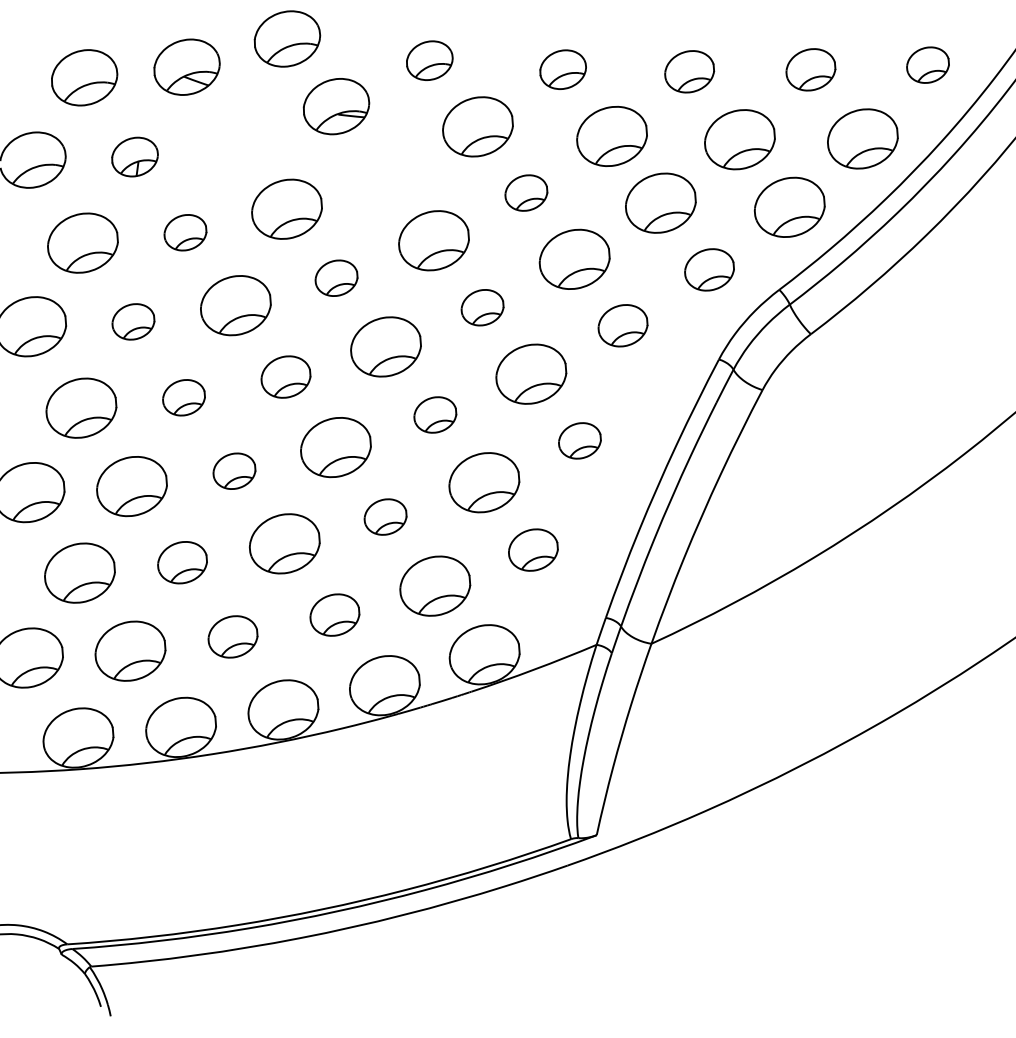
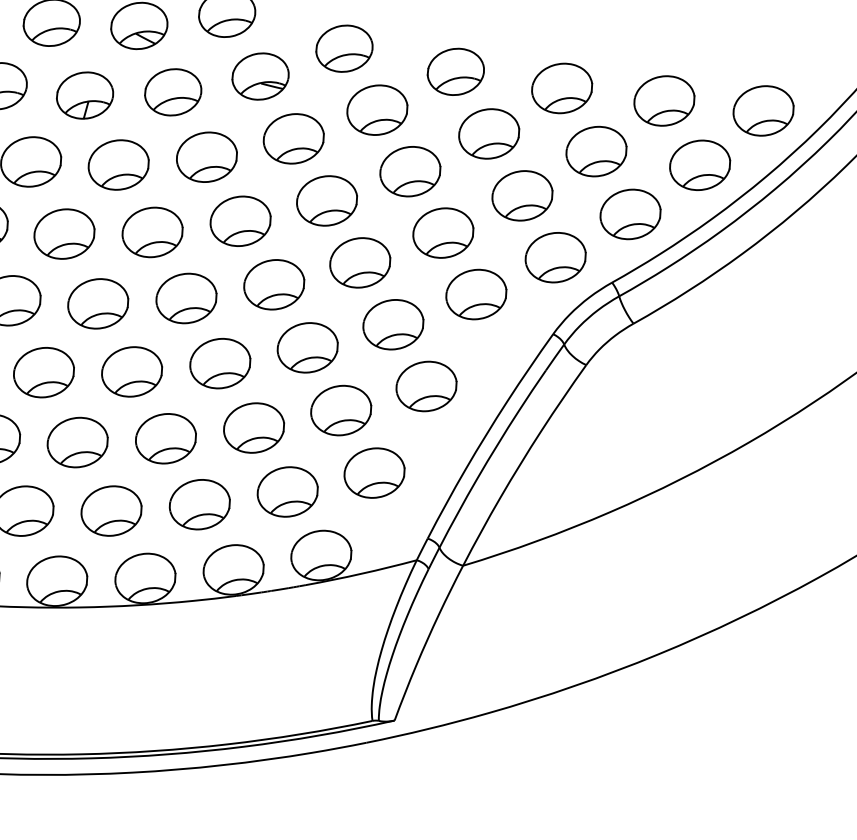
part: (429, 60) -> (344, 48), size x1.43
part: (927, 64) -> (763, 110), size x1.67
part: (562, 69) -> (455, 71), size x1.43
part: (810, 69) -> (664, 100), size x1.43
part: (689, 71) -> (561, 88), size x1.43
part: (236, 138) -> (172, 91), added
part: (134, 156) -> (84, 94), size x1.43
part: (385, 173) -> (294, 138), added
part: (526, 192) -> (410, 171), size x1.67
part: (185, 232) -> (118, 164), size x1.67
part: (709, 269) -> (555, 257), size x1.43
part: (336, 277) -> (240, 220), size x1.67
part: (482, 307) -> (360, 262), size x1.67
part: (133, 321) -> (64, 233), size x1.67
part: (622, 325) -> (475, 294), size x1.43
part: (285, 376) -> (186, 297), size x1.43
part: (183, 397) -> (97, 303), size x1.67
part: (435, 414) -> (308, 347), size x1.67
part: (579, 440) -> (426, 386), size x1.67
part: (234, 470) -> (132, 371), size x1.67
part: (385, 516) -> (253, 427), size x1.67
part: (533, 549) -> (374, 472), size x1.43
part: (182, 562) -> (77, 442), size x1.43
part: (334, 614) -> (199, 504), size x1.43
part: (232, 636) -> (111, 510), size x1.43

